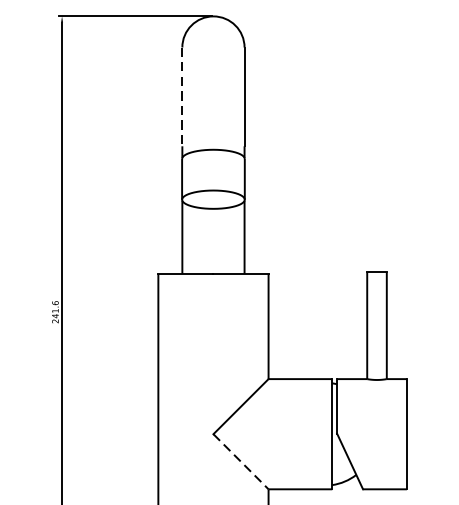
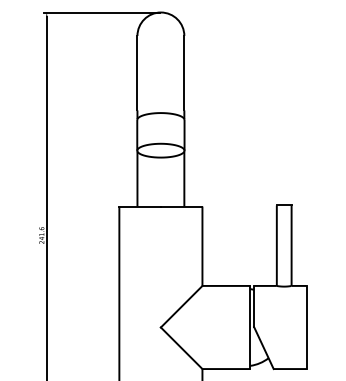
line: (182, 97) -> (137, 73), dashed -> solid
line: (242, 462) -> (182, 348), dashed -> solid

